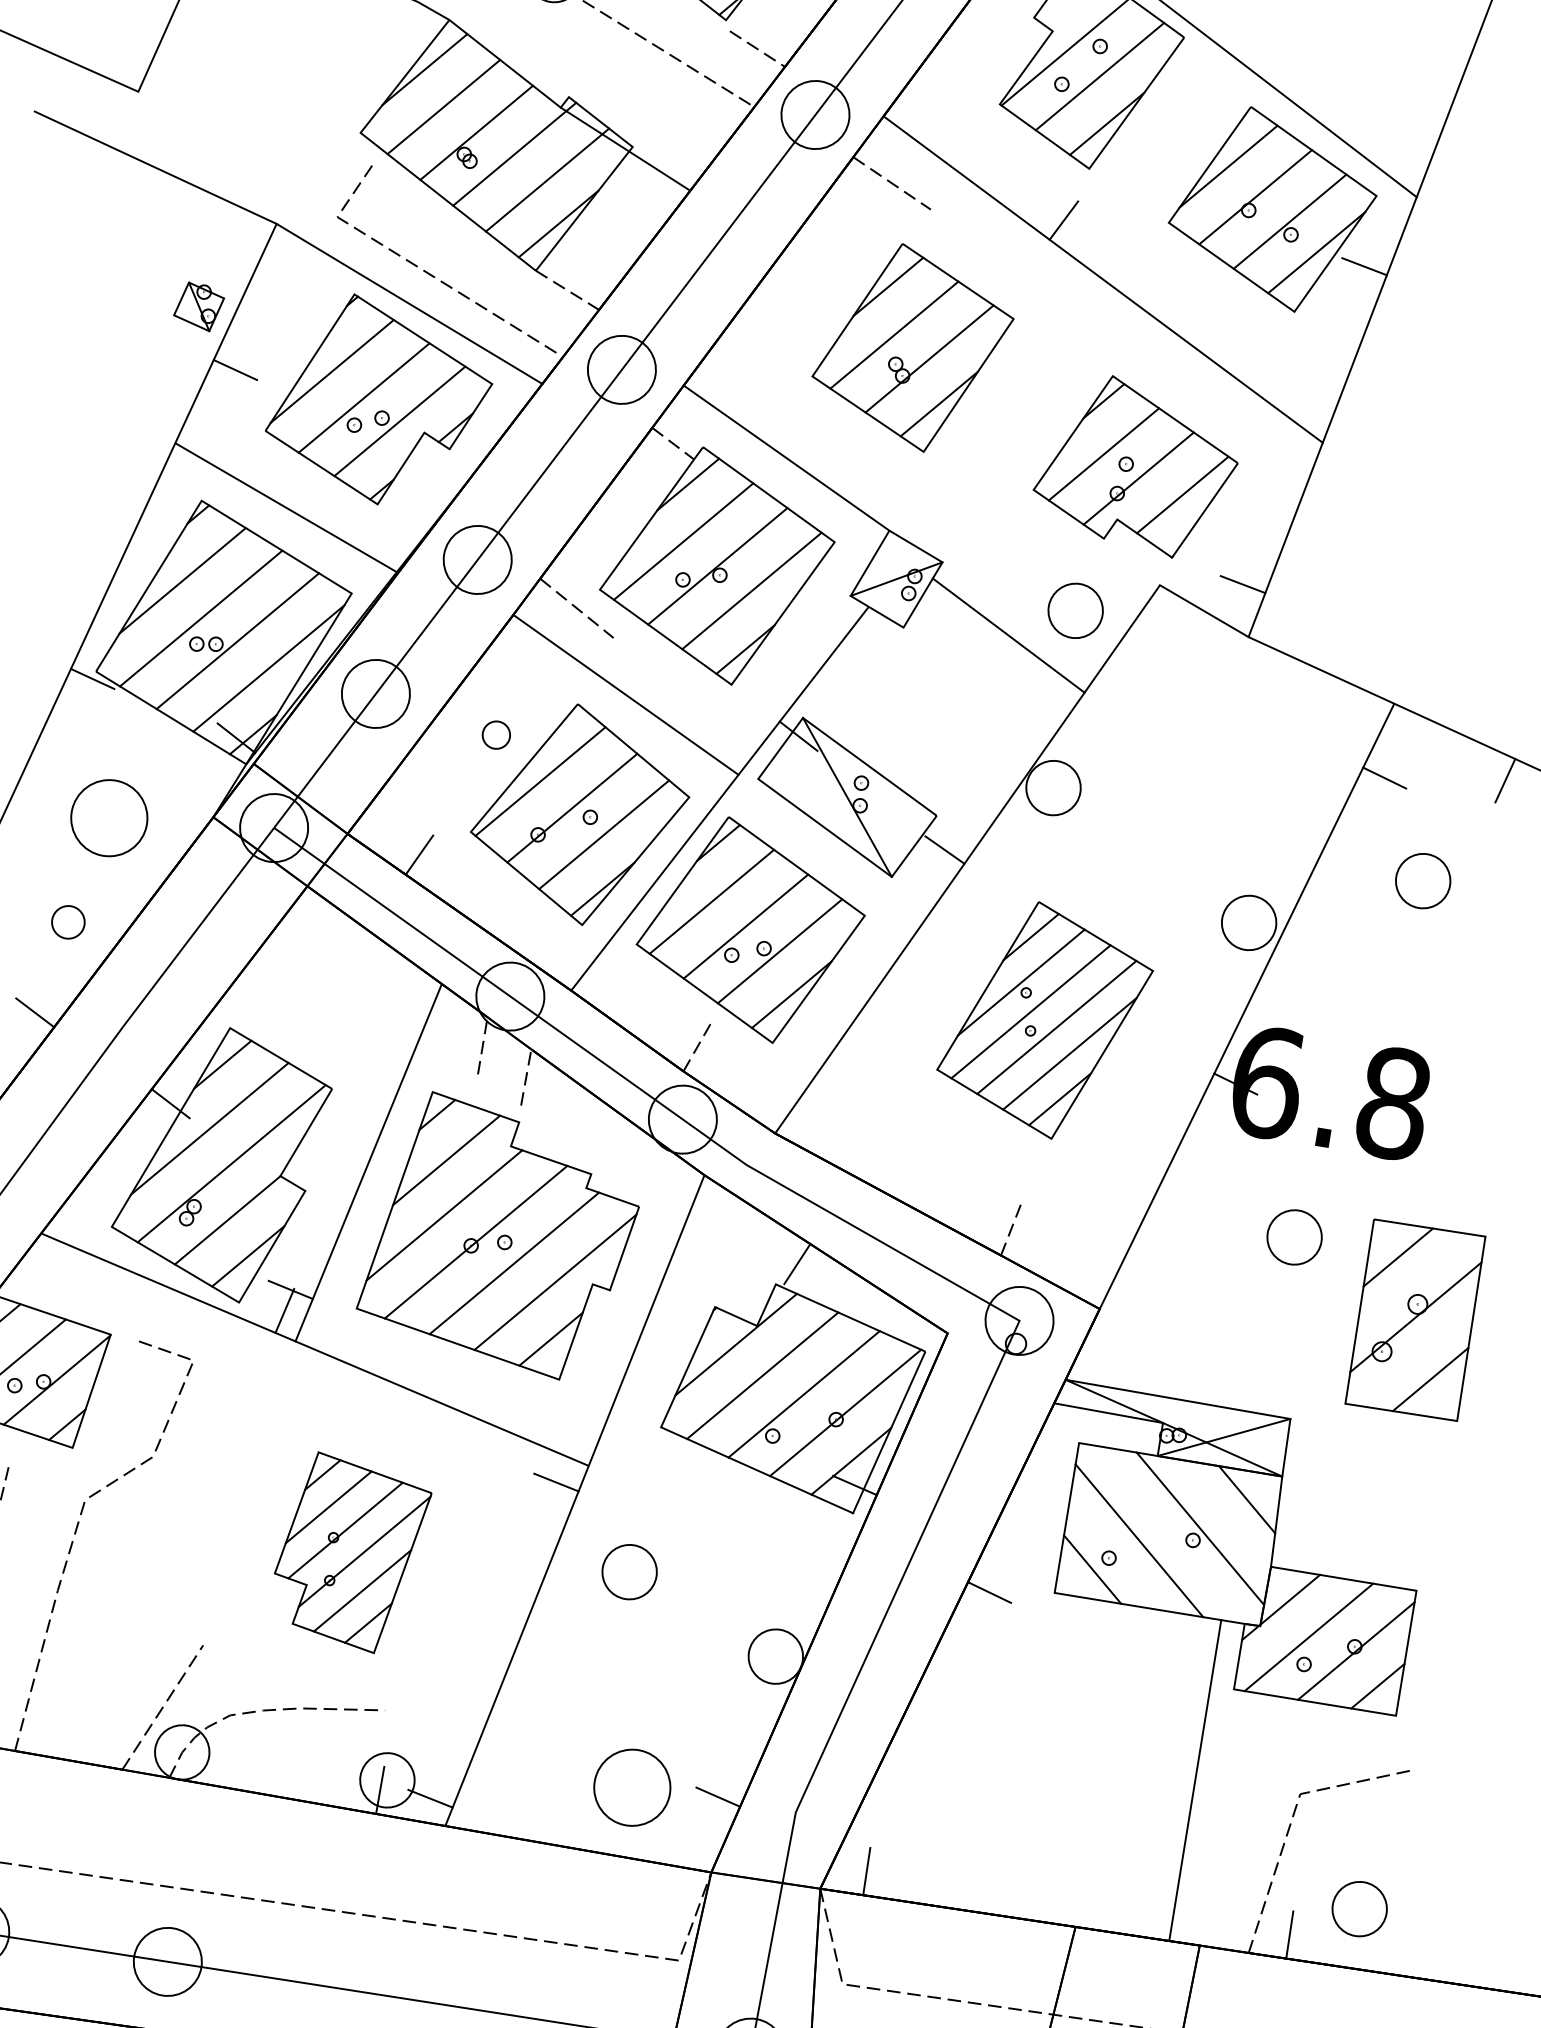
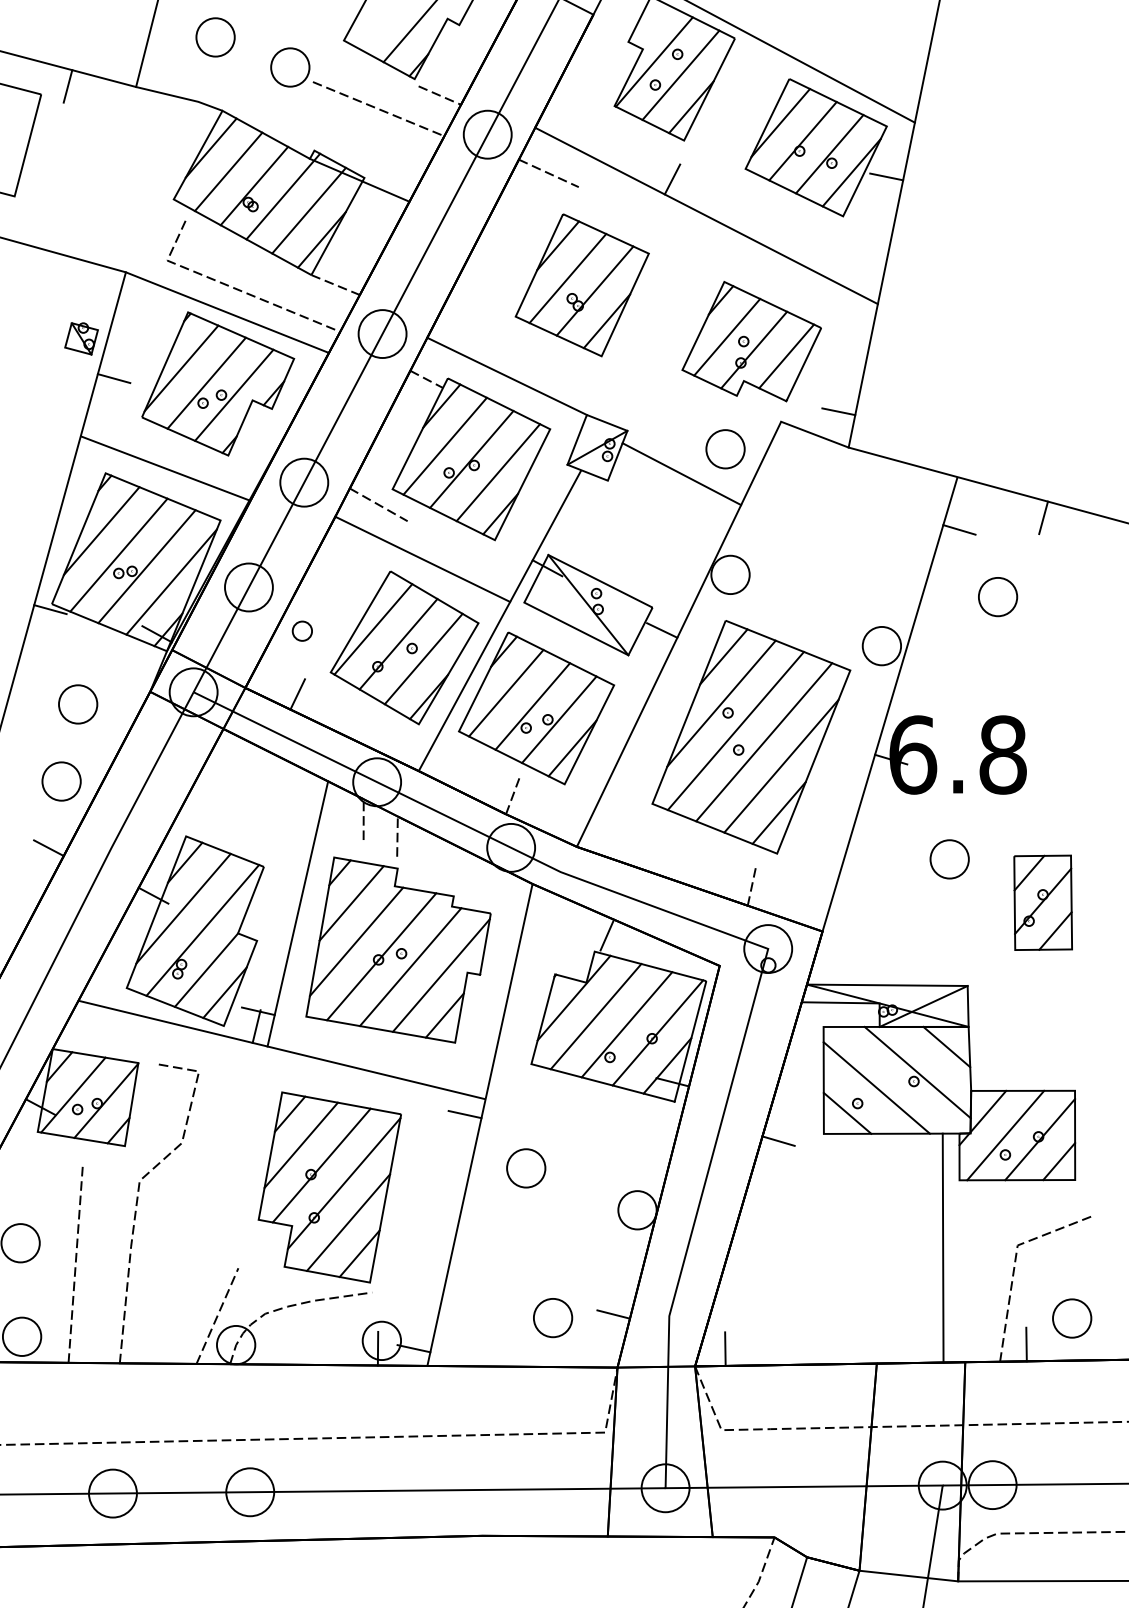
part: (495, 733) -> (301, 630), moved
part: (109, 818) -> (78, 704), size x0.71
part: (68, 922) -> (61, 781), size x1.67
part: (1045, 1020) -> (751, 737), size x1.43
part: (1414, 1319) -> (1042, 902), size x0.71
part: (349, 1553) -> (329, 1187), size x1.43
part: (633, 1788) -> (553, 1318), size x0.71

